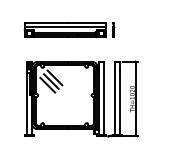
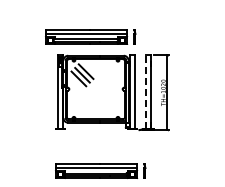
part: (69, 29) -> (90, 36), moved
line: (115, 98) -> (146, 92), solid -> dashed

